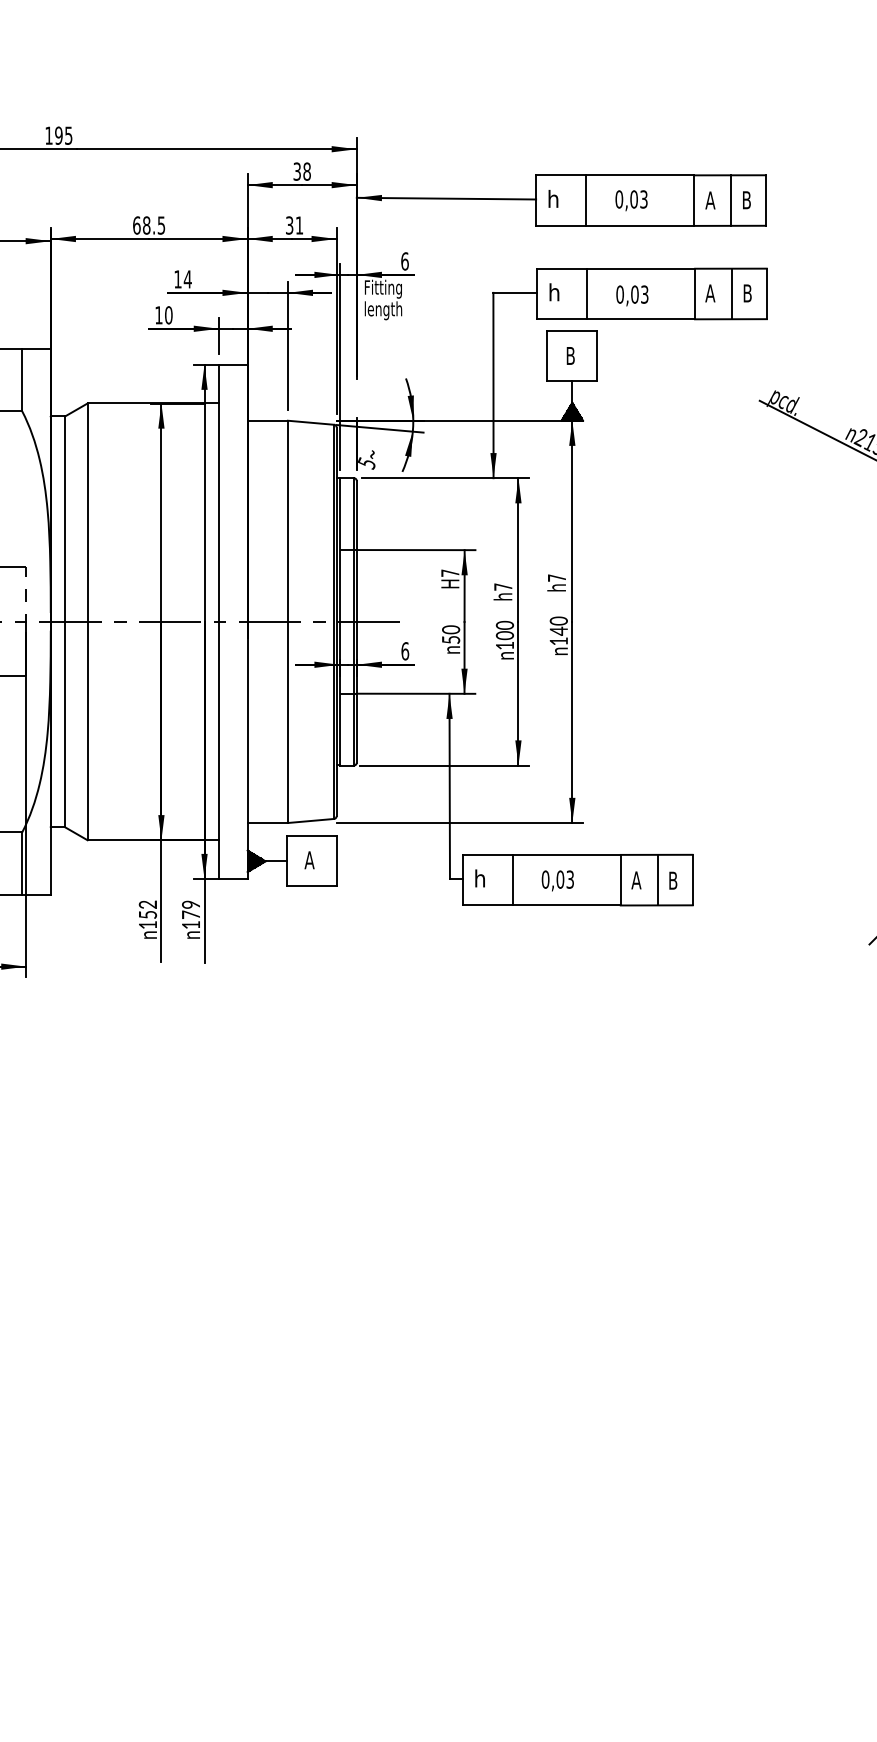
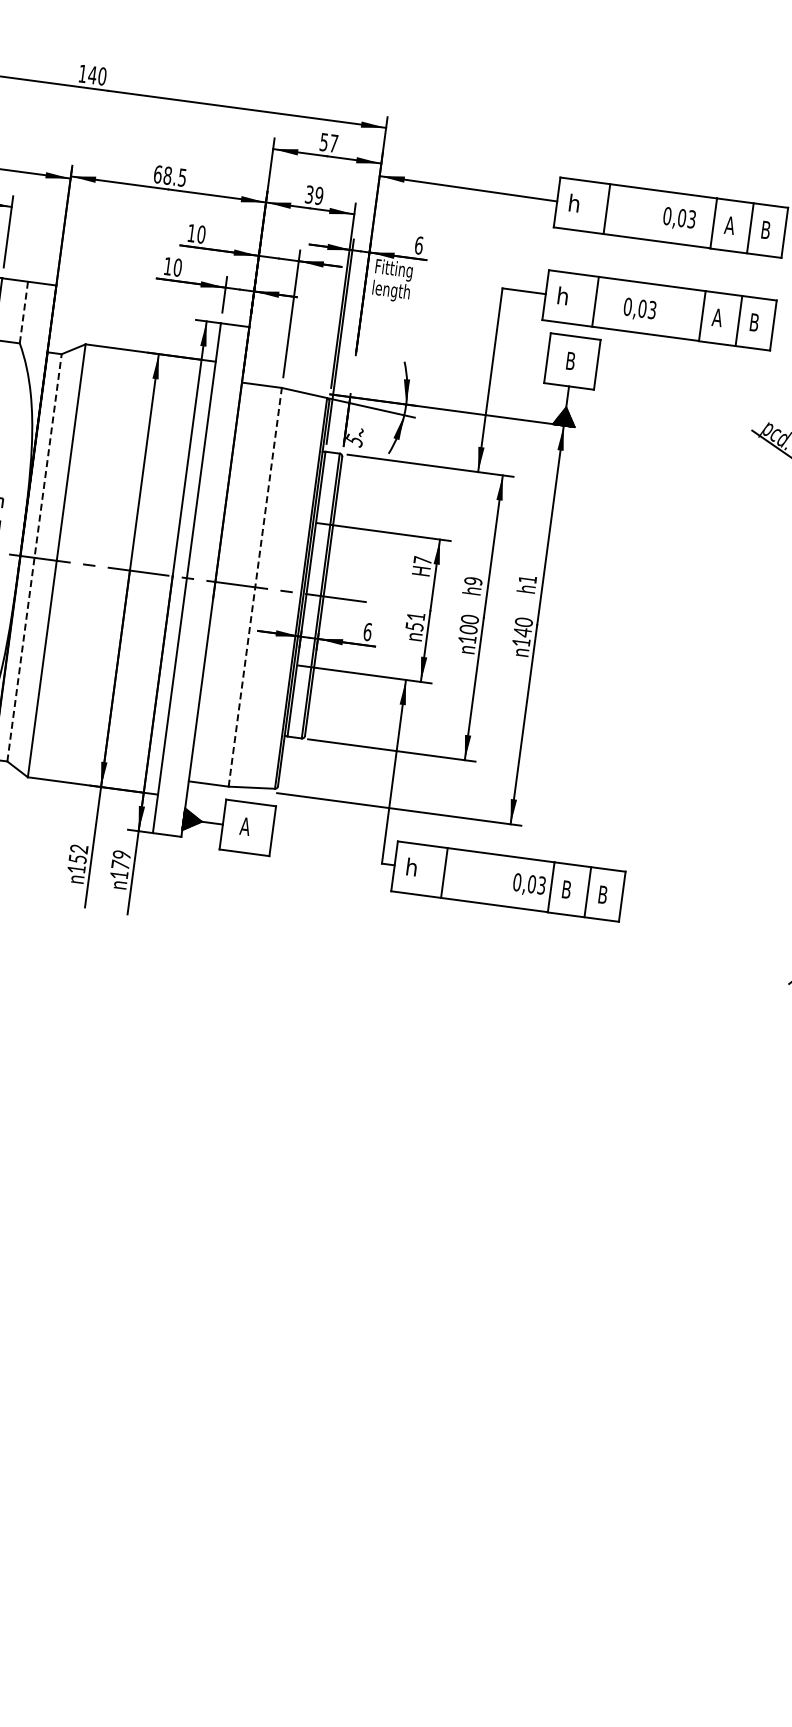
text: (63, 135) -> (97, 75), 195 -> 140
text: (301, 171) -> (328, 142), 38 -> 57
text: (631, 200) -> (679, 218), moved
text: (299, 225) -> (319, 195), 31 -> 39
text: (187, 279) -> (201, 234), 14 -> 10
line: (22, 380) -> (24, 312), solid -> dashed
text: (556, 577) -> (527, 578), h7 -> h1
text: (503, 586) -> (473, 580), h7 -> h9
line: (65, 621) -> (34, 557), solid -> dashed
line: (287, 621) -> (254, 586), solid -> dashed
text: (451, 629) -> (416, 616), 50 -> 51
text: (557, 880) -> (528, 884), moved
text: (636, 880) -> (566, 889), A -> B

